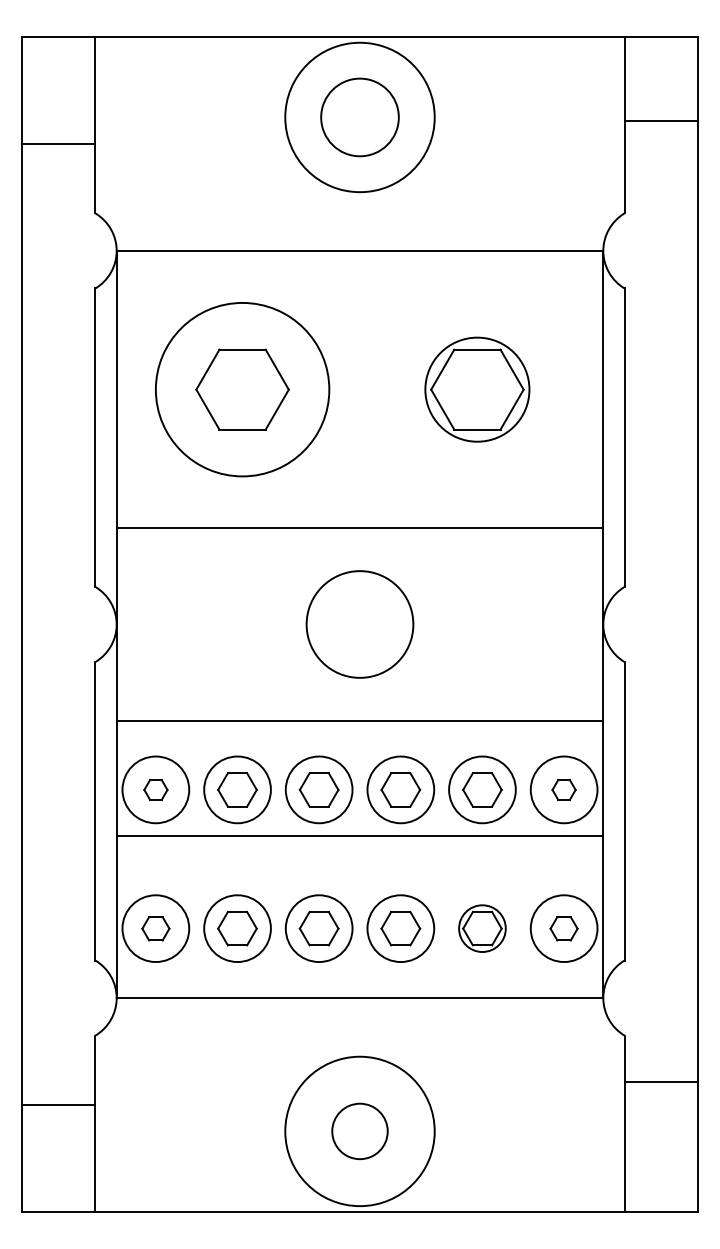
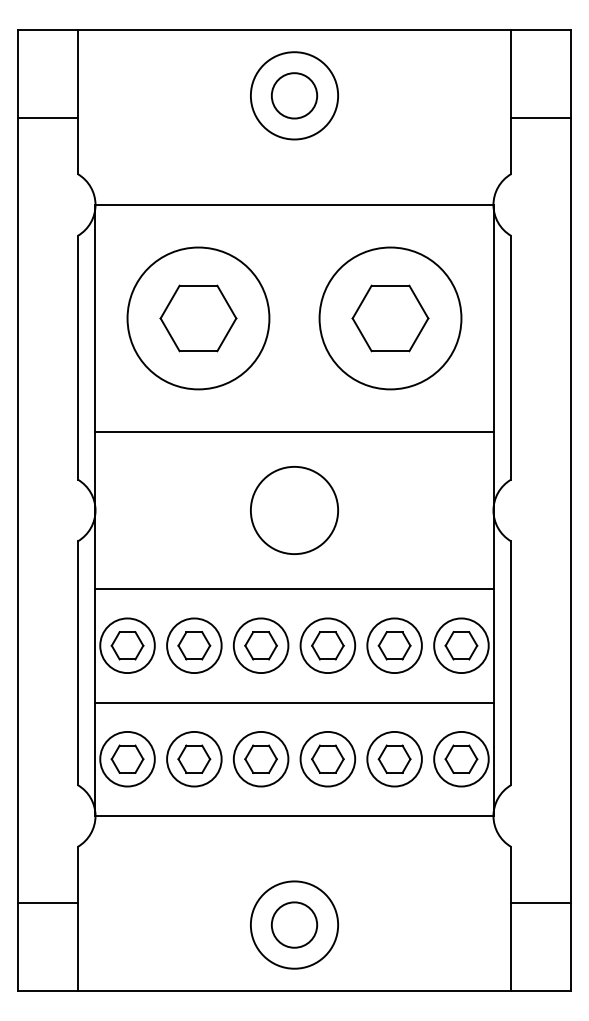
circle: (359, 117) -> (294, 95), size x0.71
circle: (359, 117) -> (294, 95), size x0.71
line: (661, 121) -> (541, 117), moved
circle: (477, 389) -> (390, 318), size x1.67
part: (155, 789) -> (127, 645), size x1.67
part: (563, 789) -> (460, 645), size x1.67
line: (359, 836) -> (294, 702), moved
part: (155, 928) -> (127, 759), size x1.43
circle: (482, 928) -> (394, 759), size x1.43
part: (563, 928) -> (460, 759), size x1.43
line: (661, 1081) -> (541, 903), moved
circle: (359, 1131) -> (294, 925), size x0.71

